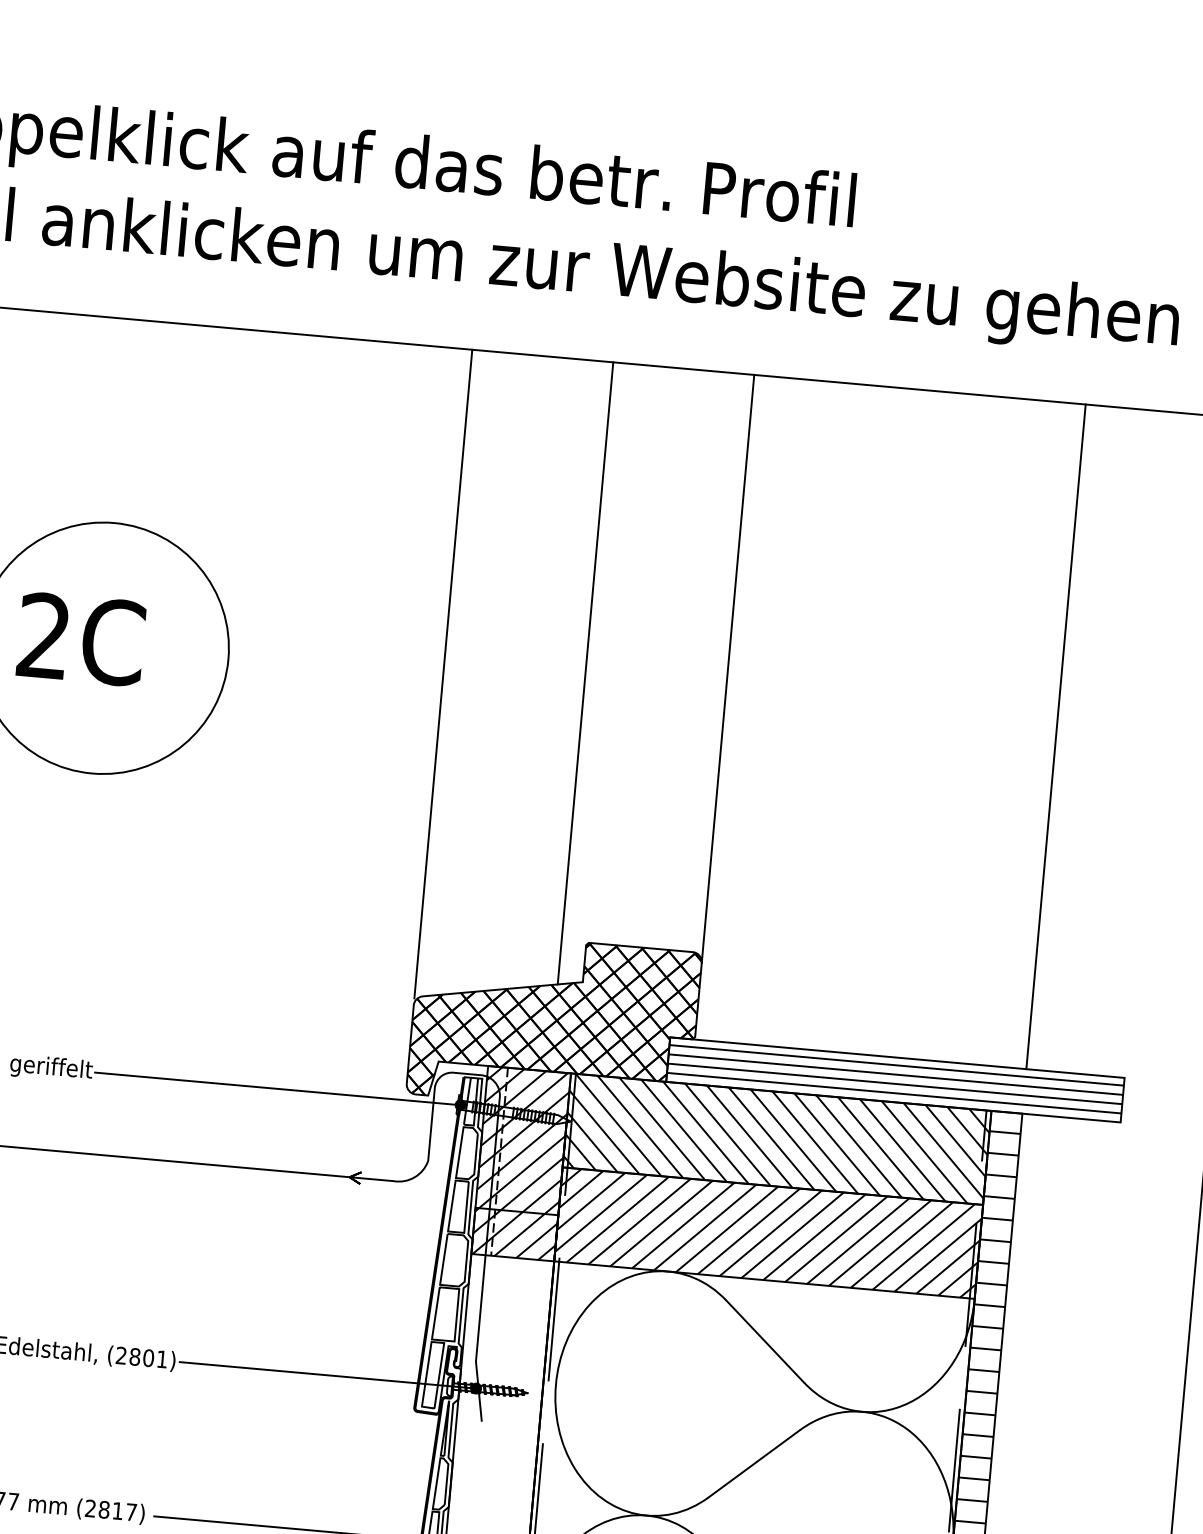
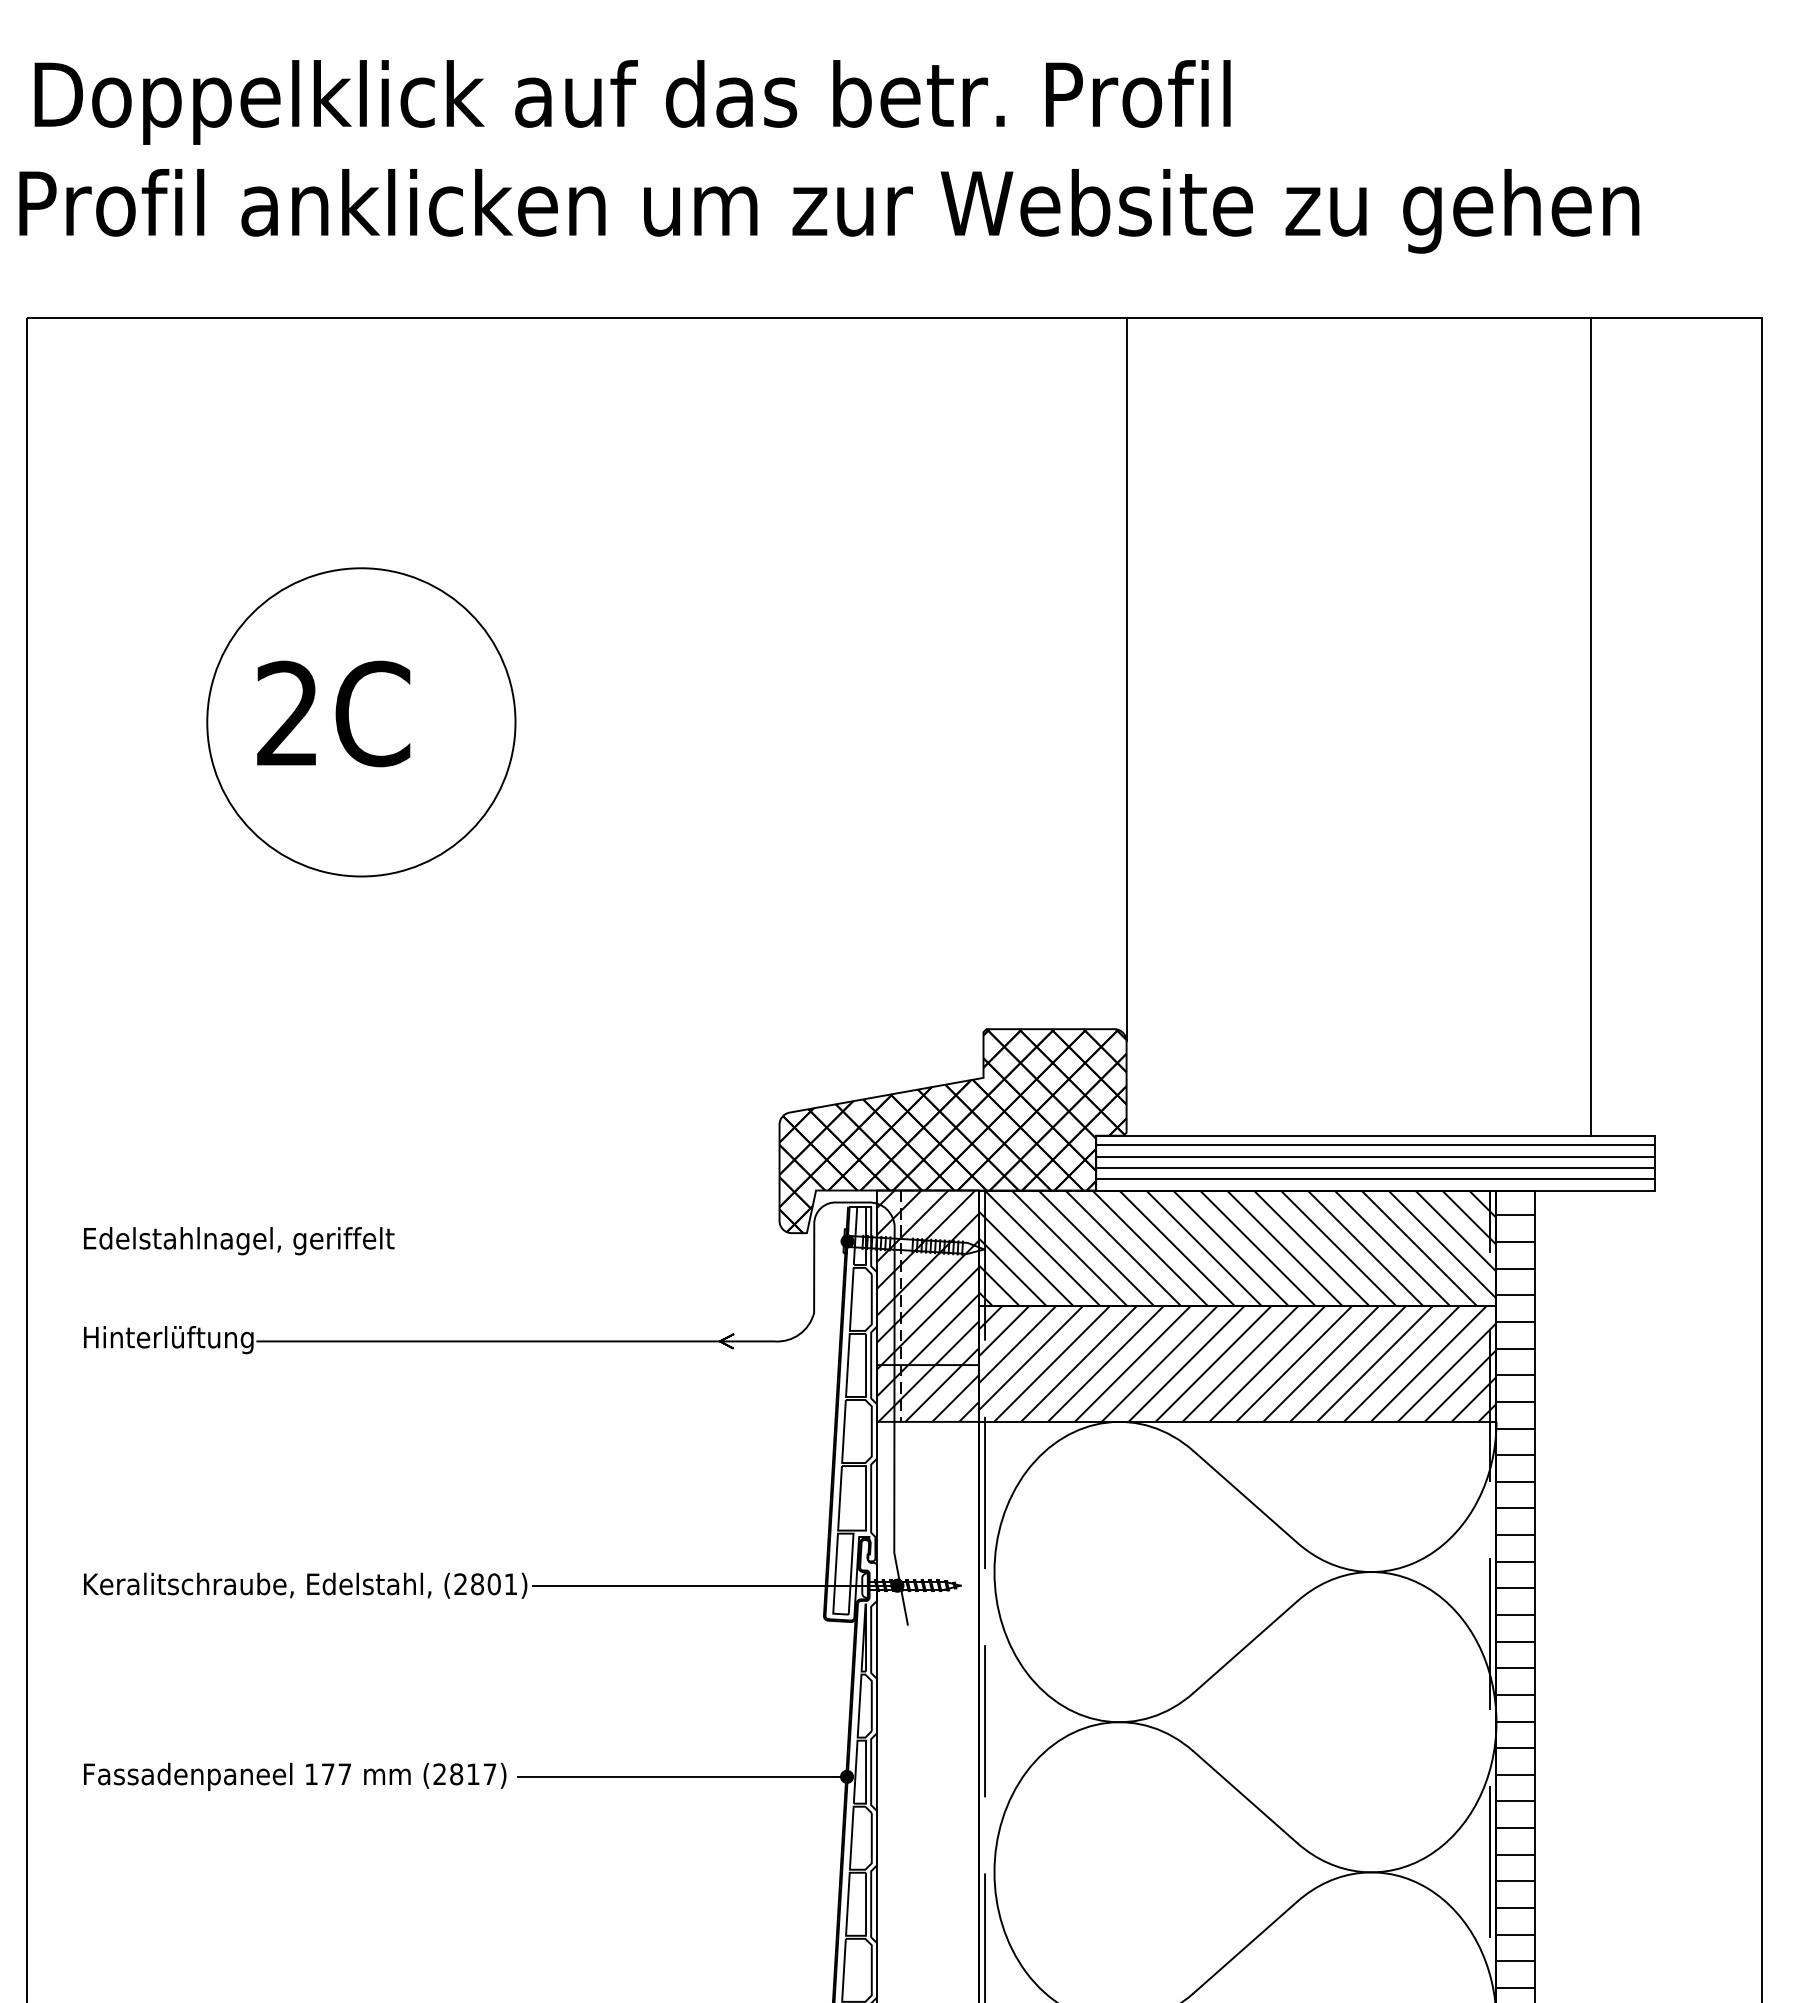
line: (443, 673) -> (779, 716), removed
line: (585, 673) -> (953, 700), removed
line: (1056, 736) -> (1590, 726), moved
line: (277, 1088) -> (622, 1241), removed

